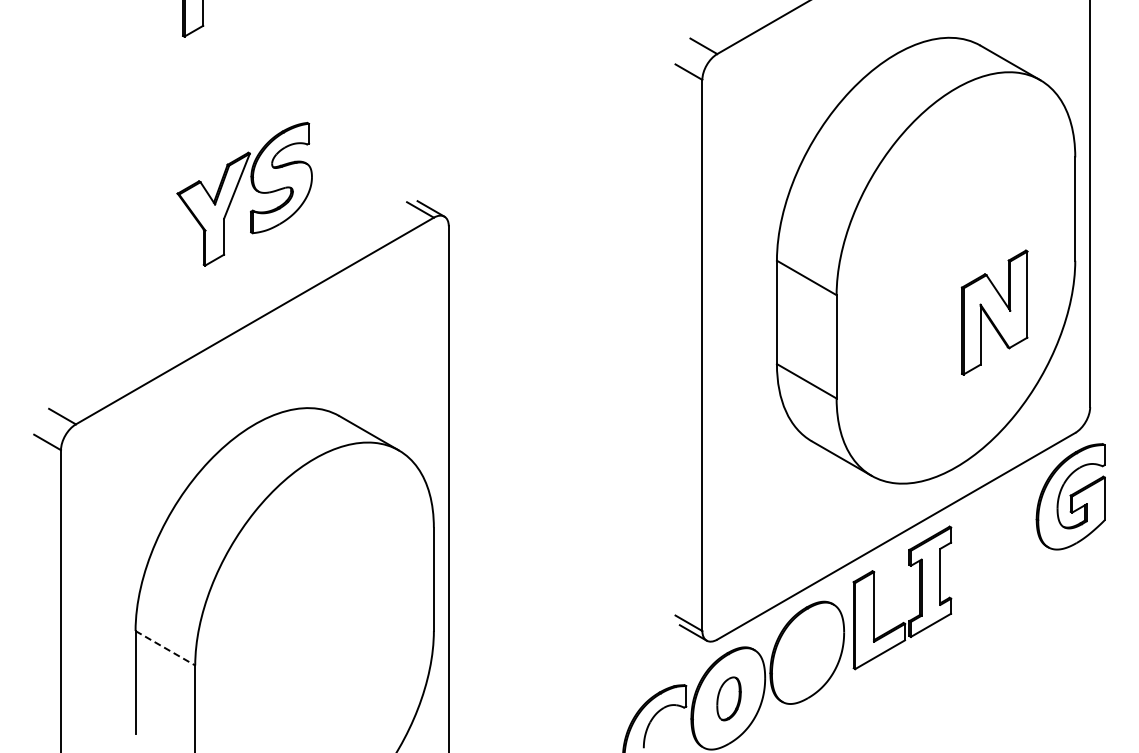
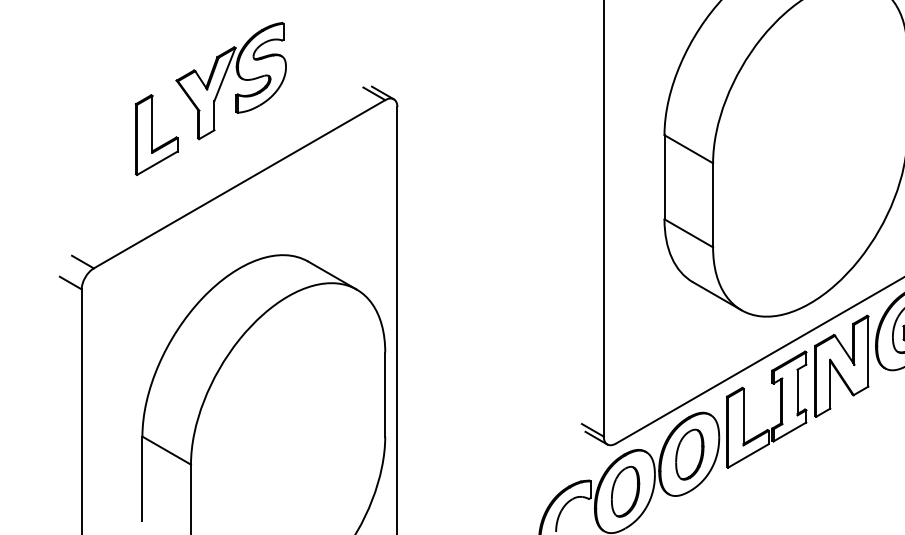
part: (152, 260) -> (156, 135), added
part: (994, 312) -> (841, 366), moved
line: (165, 648) -> (166, 450), dashed -> solid
part: (807, 652) -> (689, 454), added
part: (728, 698) -> (625, 491), size x1.43

